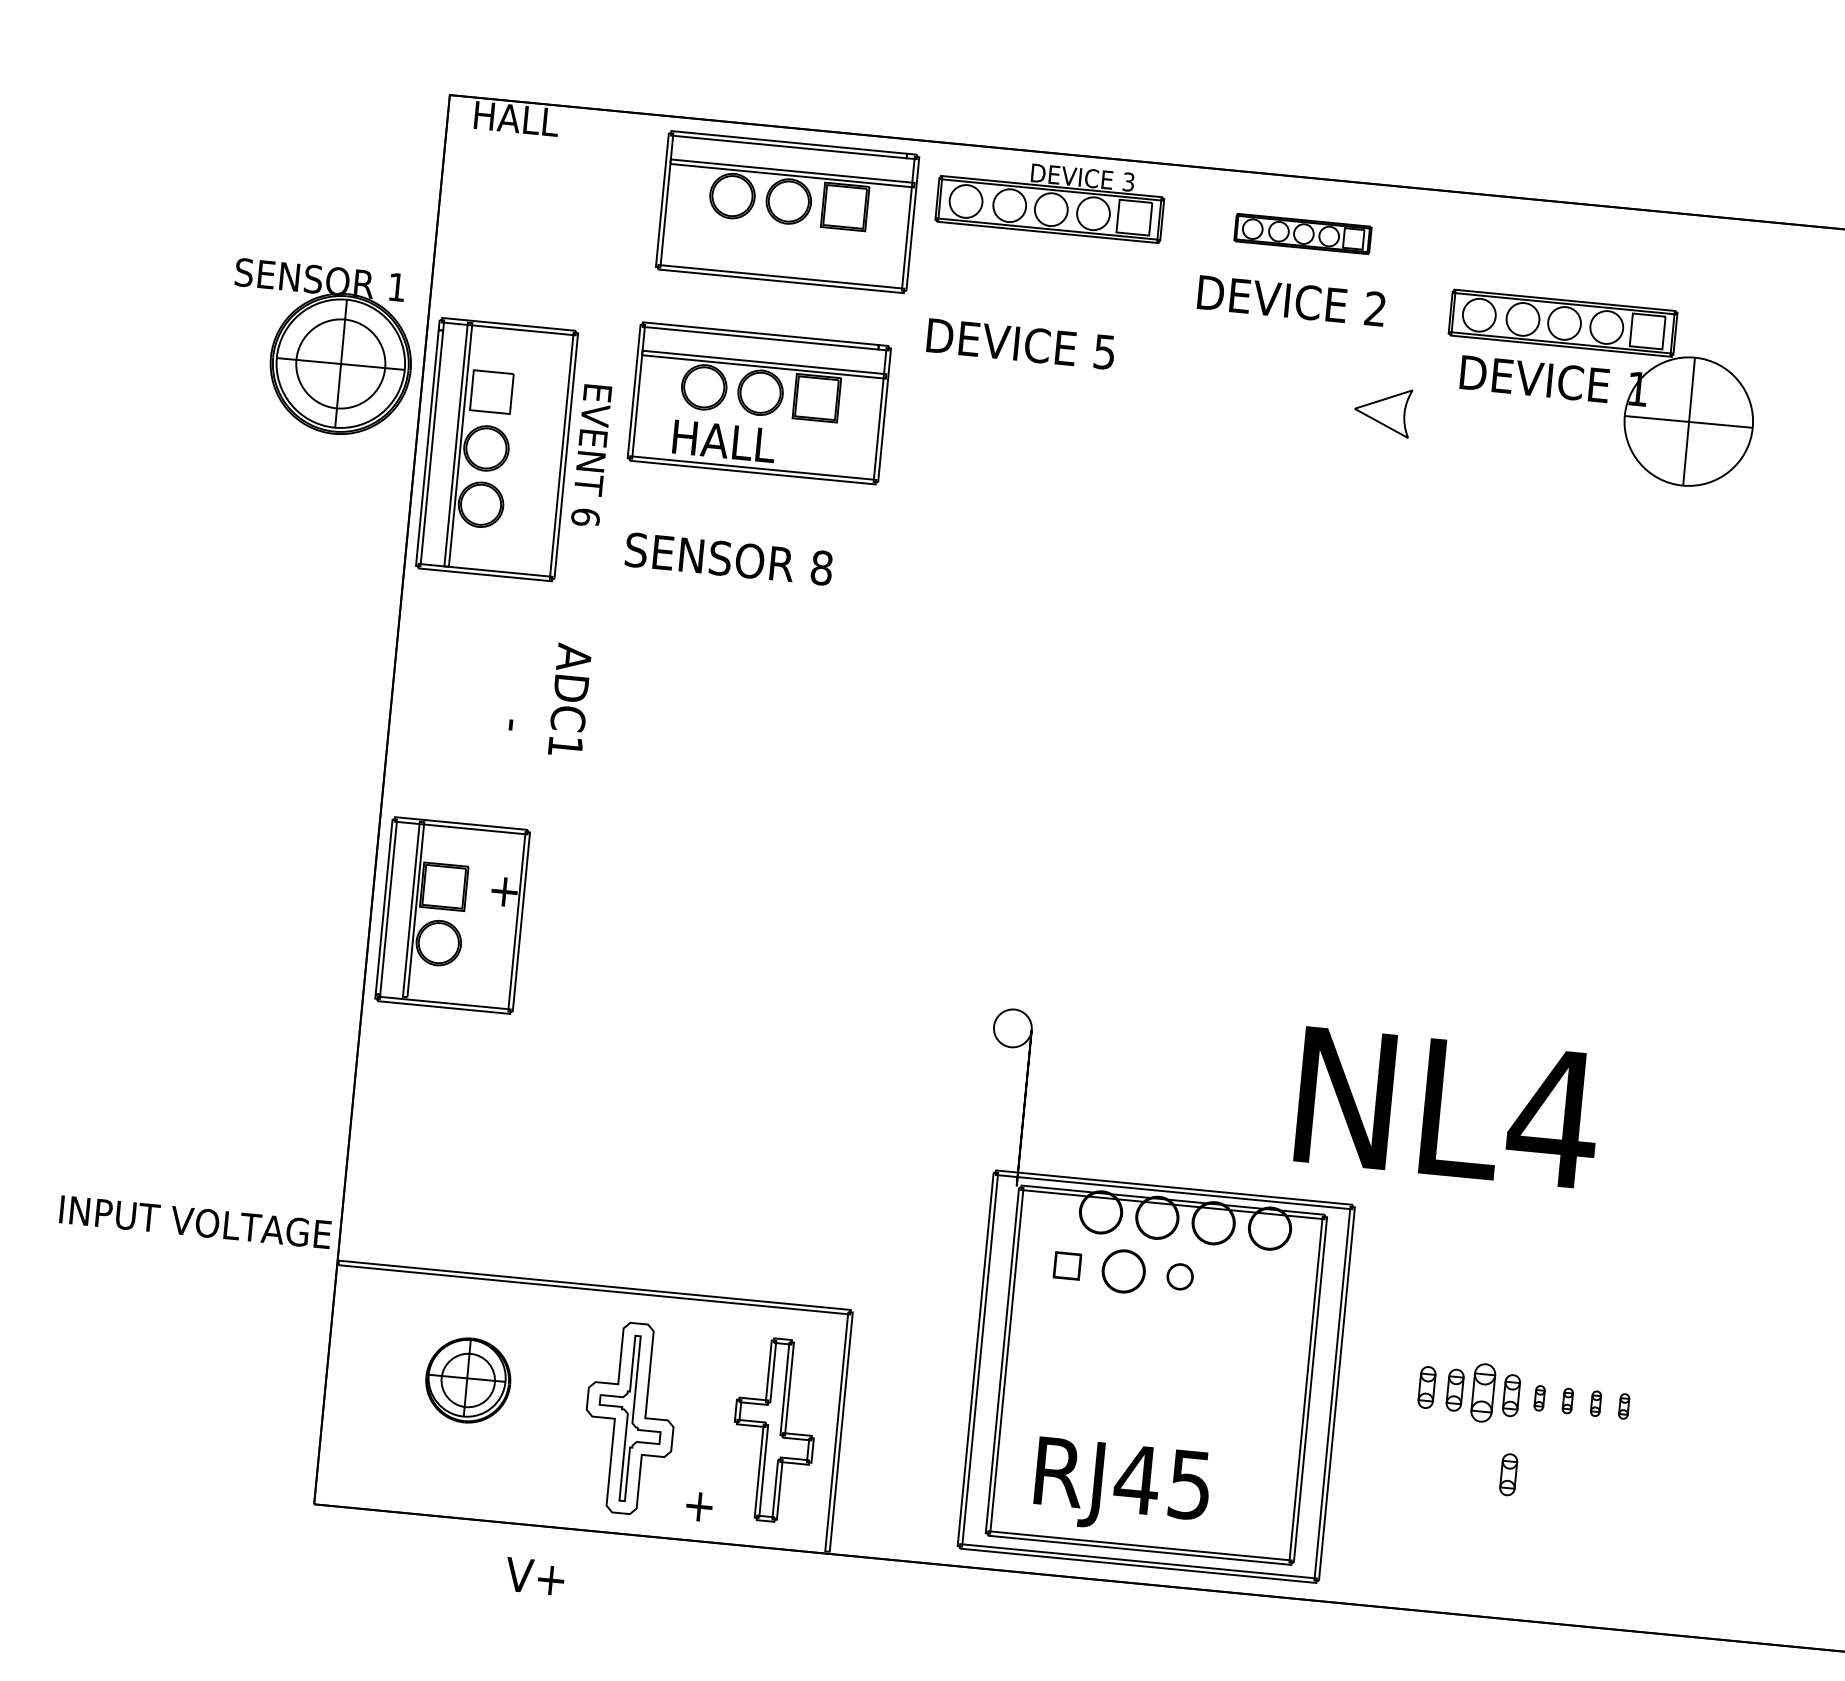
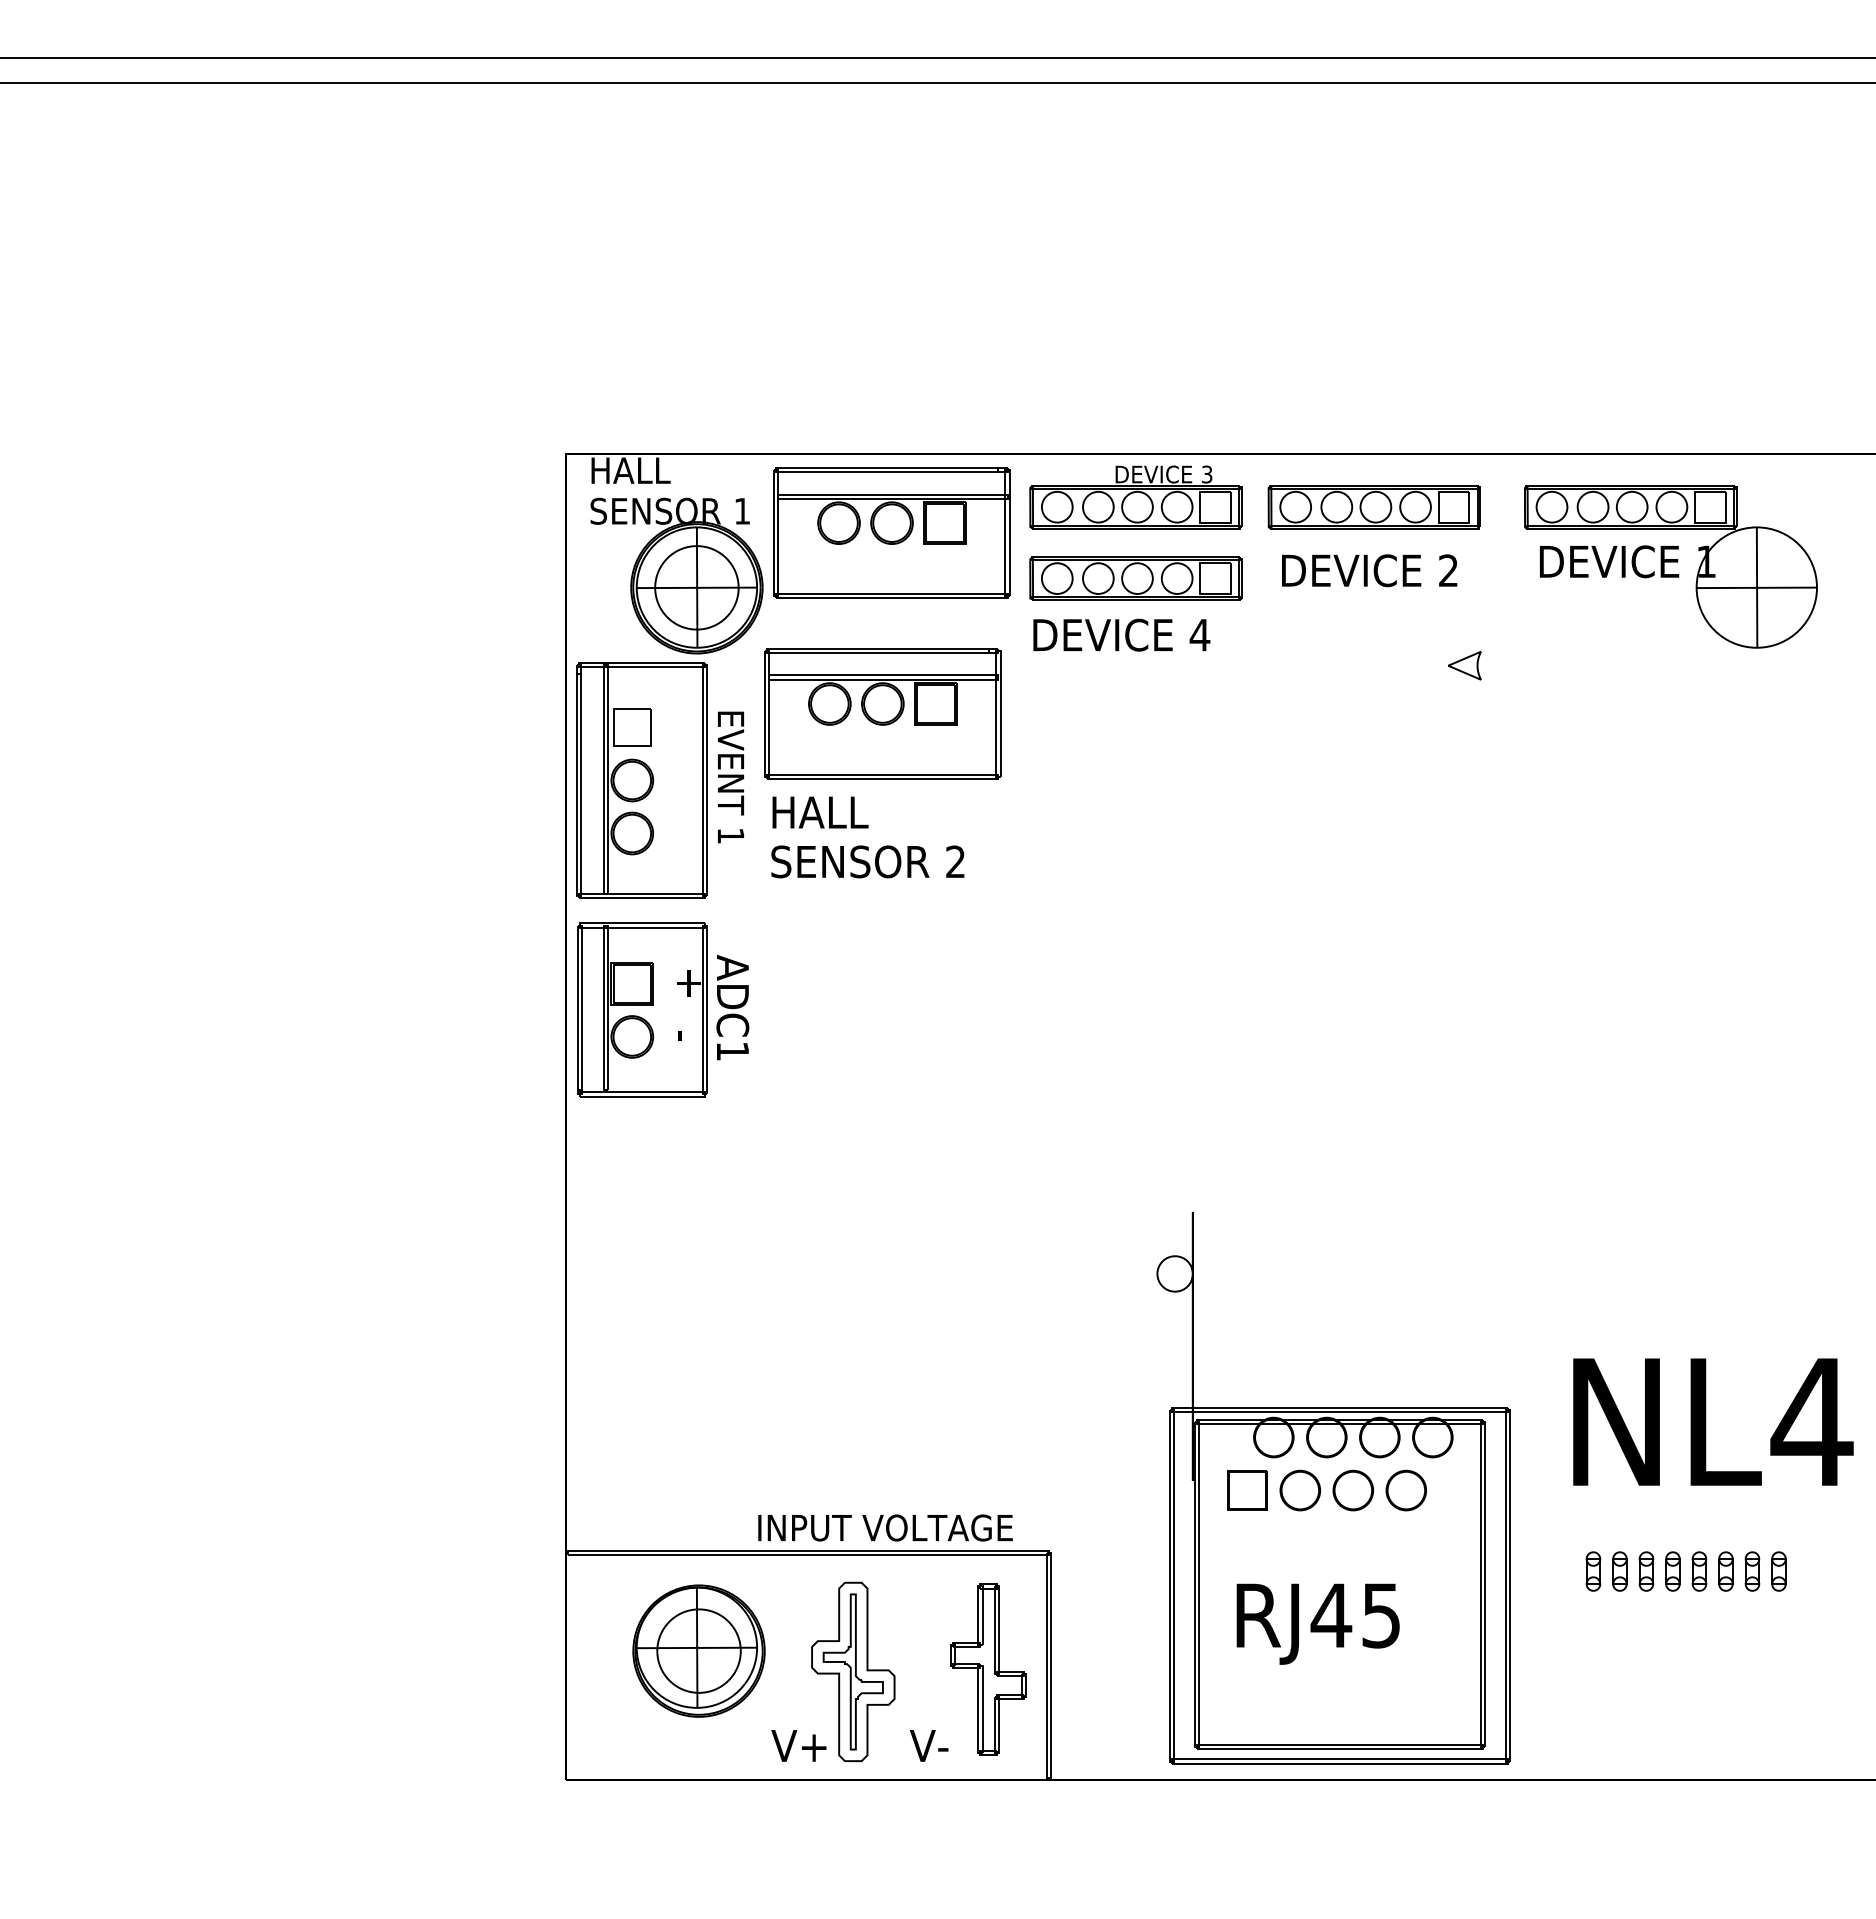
part: (1302, 234) -> (1373, 507), size x1.67
part: (1041, 285) -> (1135, 578), added
part: (320, 348) -> (676, 575), moved
text: (1104, 352) -> (1199, 635), 5 -> 4
part: (1599, 390) -> (1670, 566), moved
part: (1382, 411) -> (1464, 665), size x0.62
text: (724, 441) -> (820, 812), moved
text: (585, 518) -> (730, 836), 6 -> 1
text: (821, 567) -> (955, 861), 8 -> 2
part: (452, 914) -> (642, 1009), moved
text: (1448, 1107) -> (1713, 1421), moved
text: (195, 1221) -> (885, 1527), moved
part: (1067, 1265) -> (1247, 1490), size x1.67
part: (1180, 1276) -> (1353, 1490), size x1.67
part: (1236, 1282) -> (1406, 1490), added
part: (467, 1379) -> (698, 1650), size x1.67
part: (1483, 1392) -> (1646, 1571), size x0.71
part: (1539, 1398) -> (1699, 1571), size x1.67
part: (1567, 1400) -> (1725, 1571), size x1.67
part: (1596, 1403) -> (1752, 1571), size x1.67
part: (1623, 1406) -> (1778, 1571), size x1.67
part: (1508, 1474) -> (1677, 1645), removed
text: (1121, 1486) -> (1317, 1623), moved
text: (702, 1504) -> (928, 1745), + -> V-
text: (534, 1576) -> (798, 1745), moved

